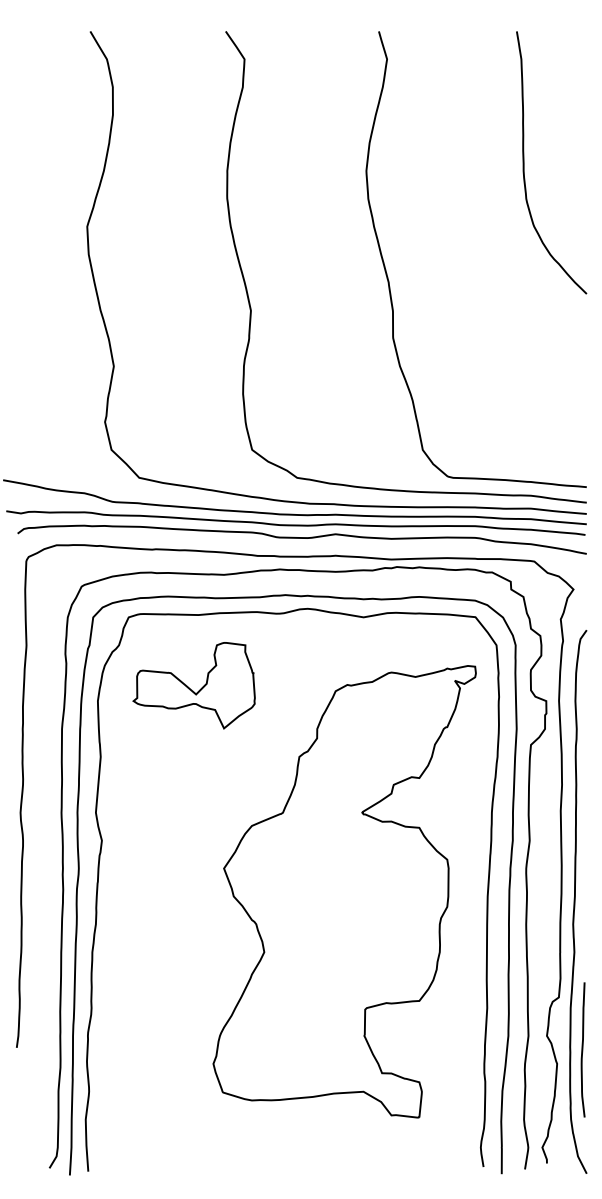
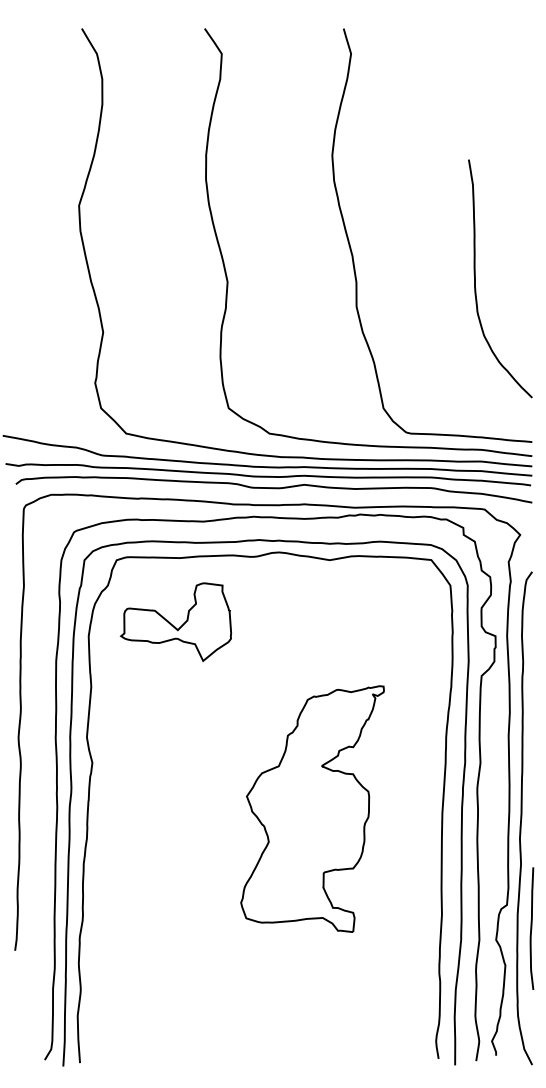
curve: (524, 162) -> (475, 278), moved
part: (344, 891) -> (312, 808), size x0.6
curve: (582, 1049) -> (531, 928), moved

